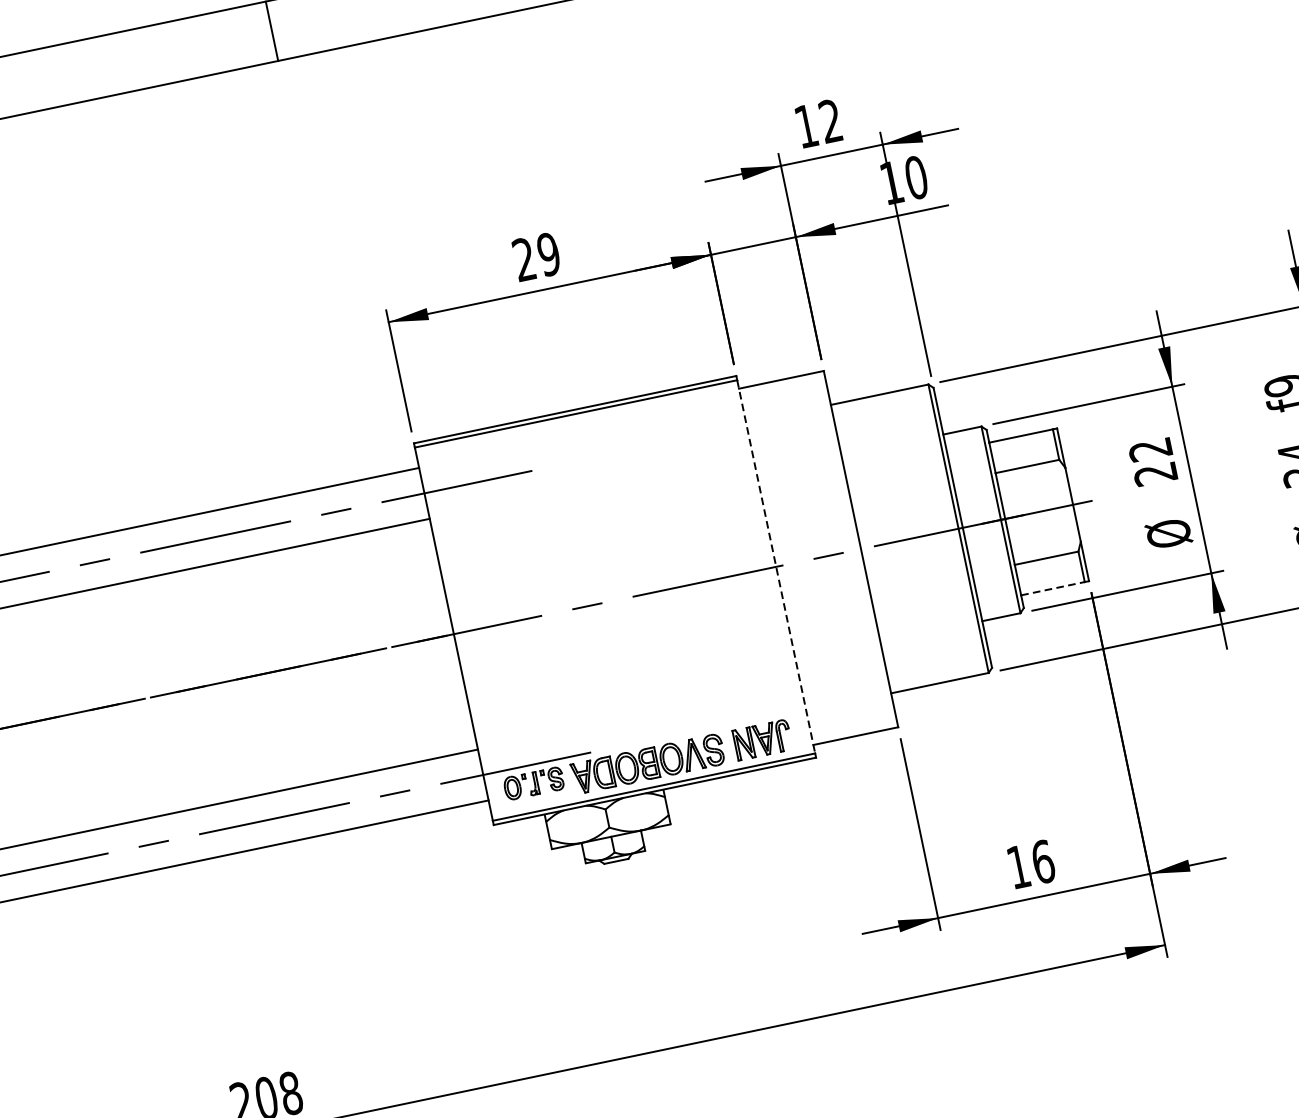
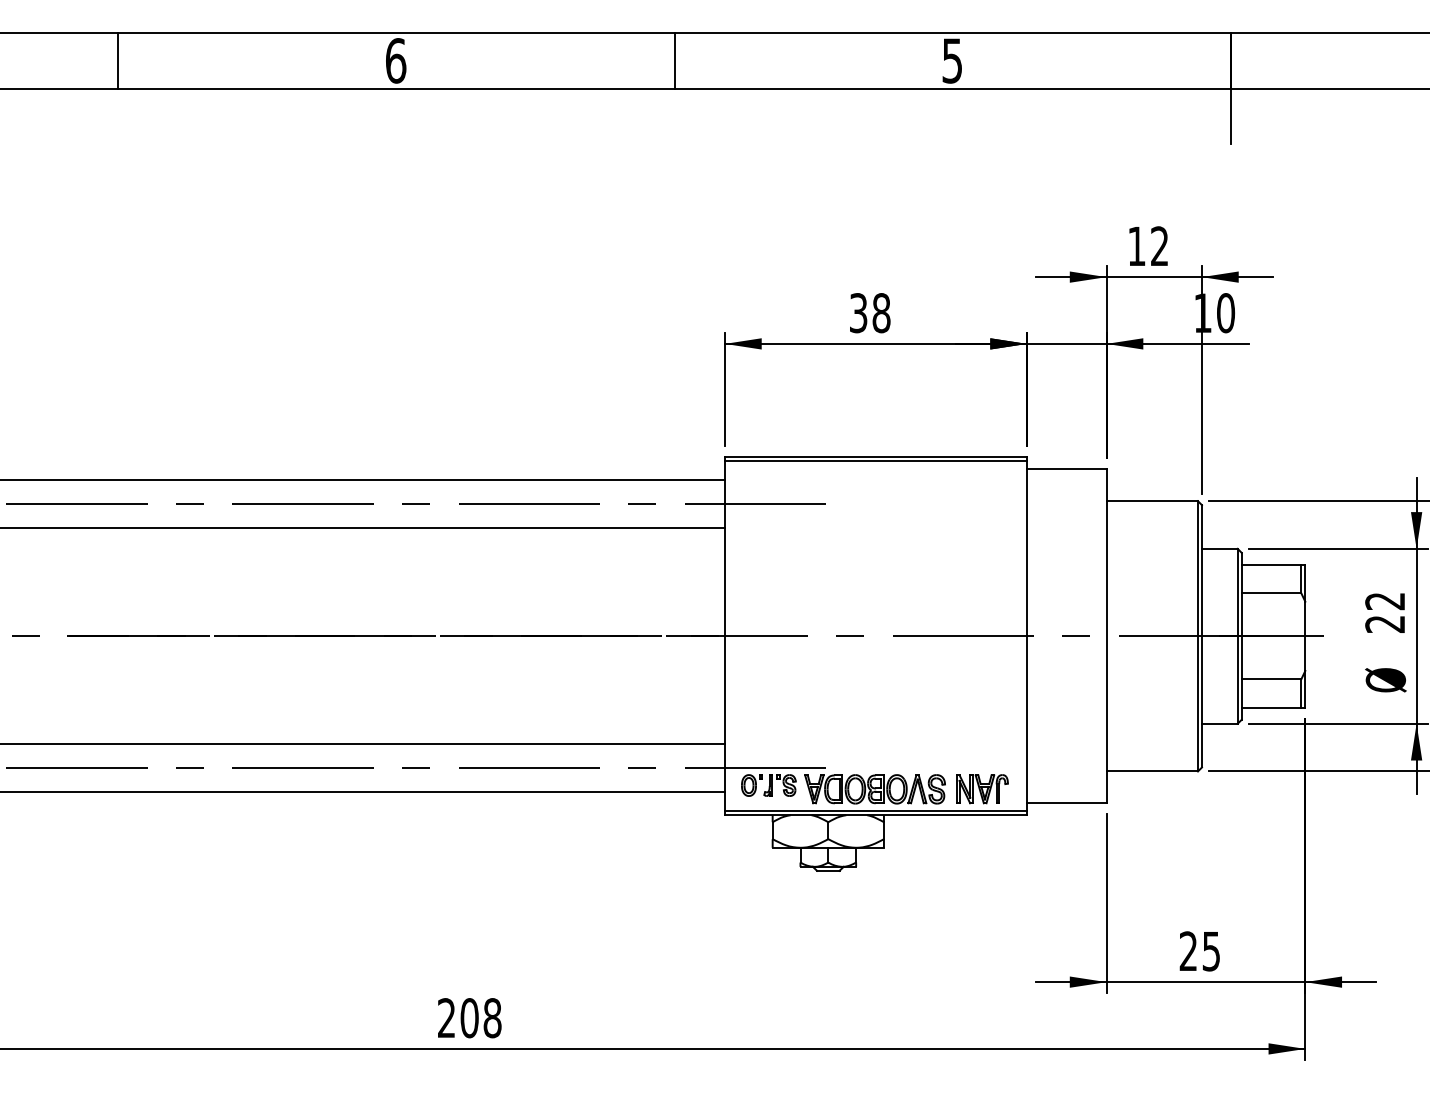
text: (536, 257) -> (869, 313), 29 -> 38
line: (776, 566) -> (1027, 636), dashed -> solid
line: (1052, 588) -> (1271, 707), dashed -> solid
text: (1030, 864) -> (1199, 951), 16 -> 25

